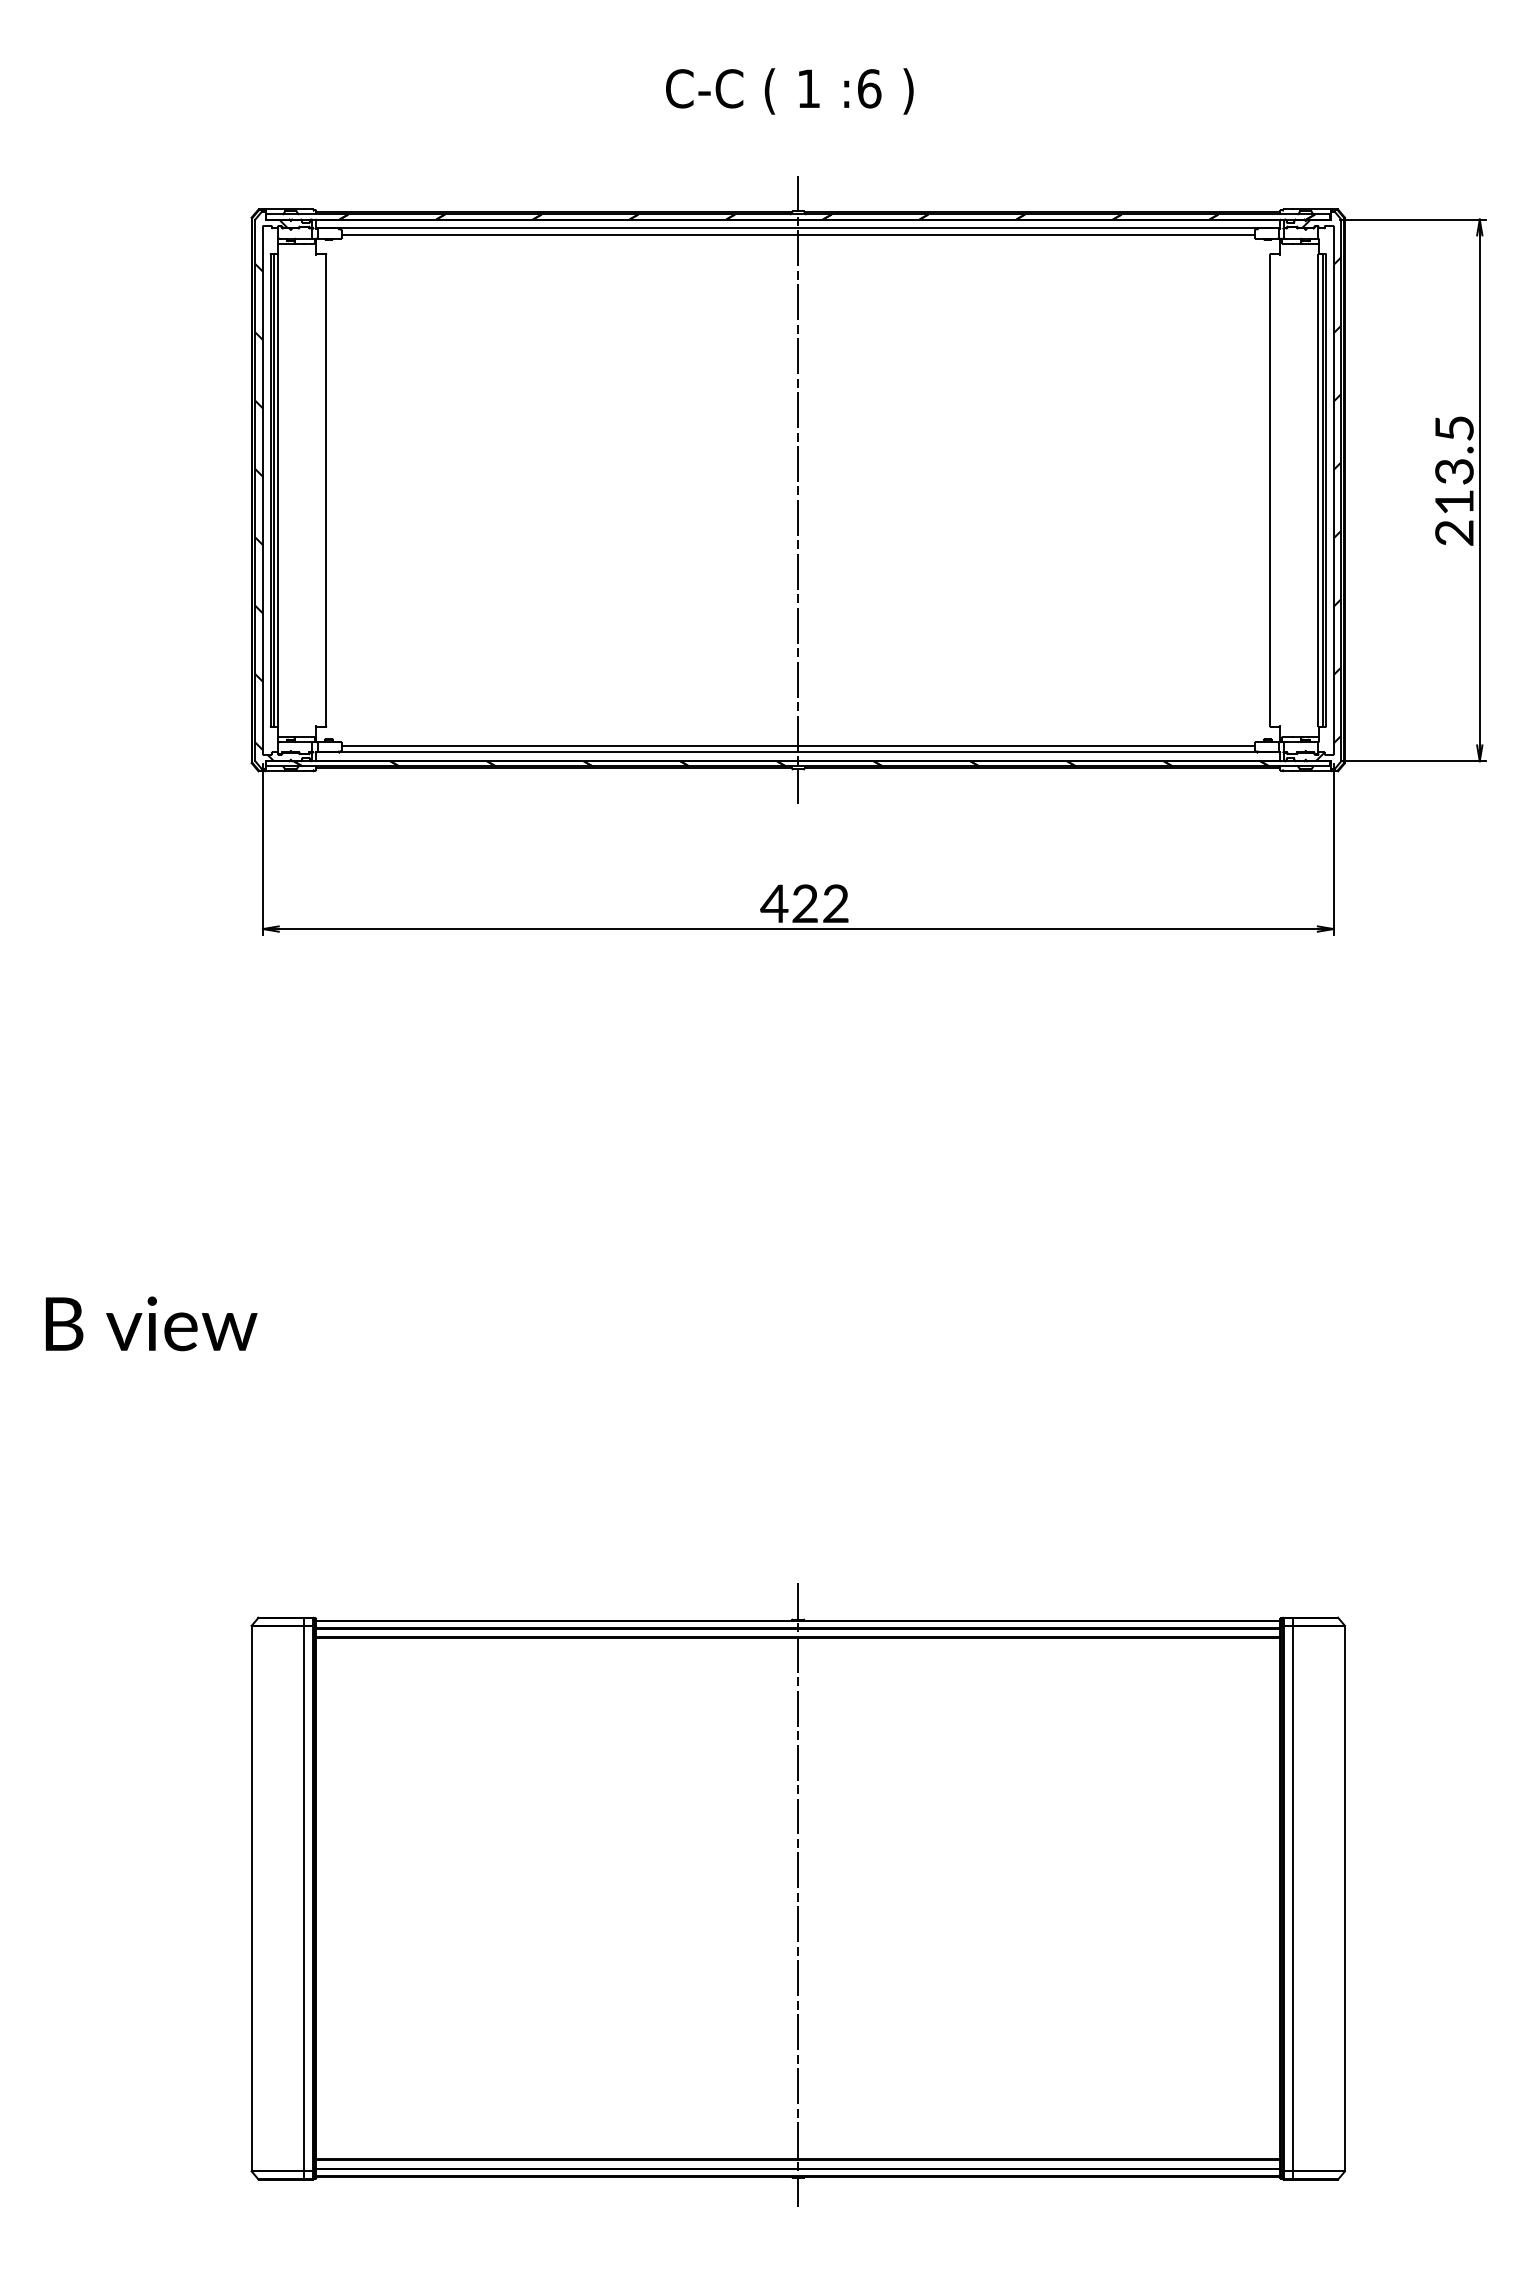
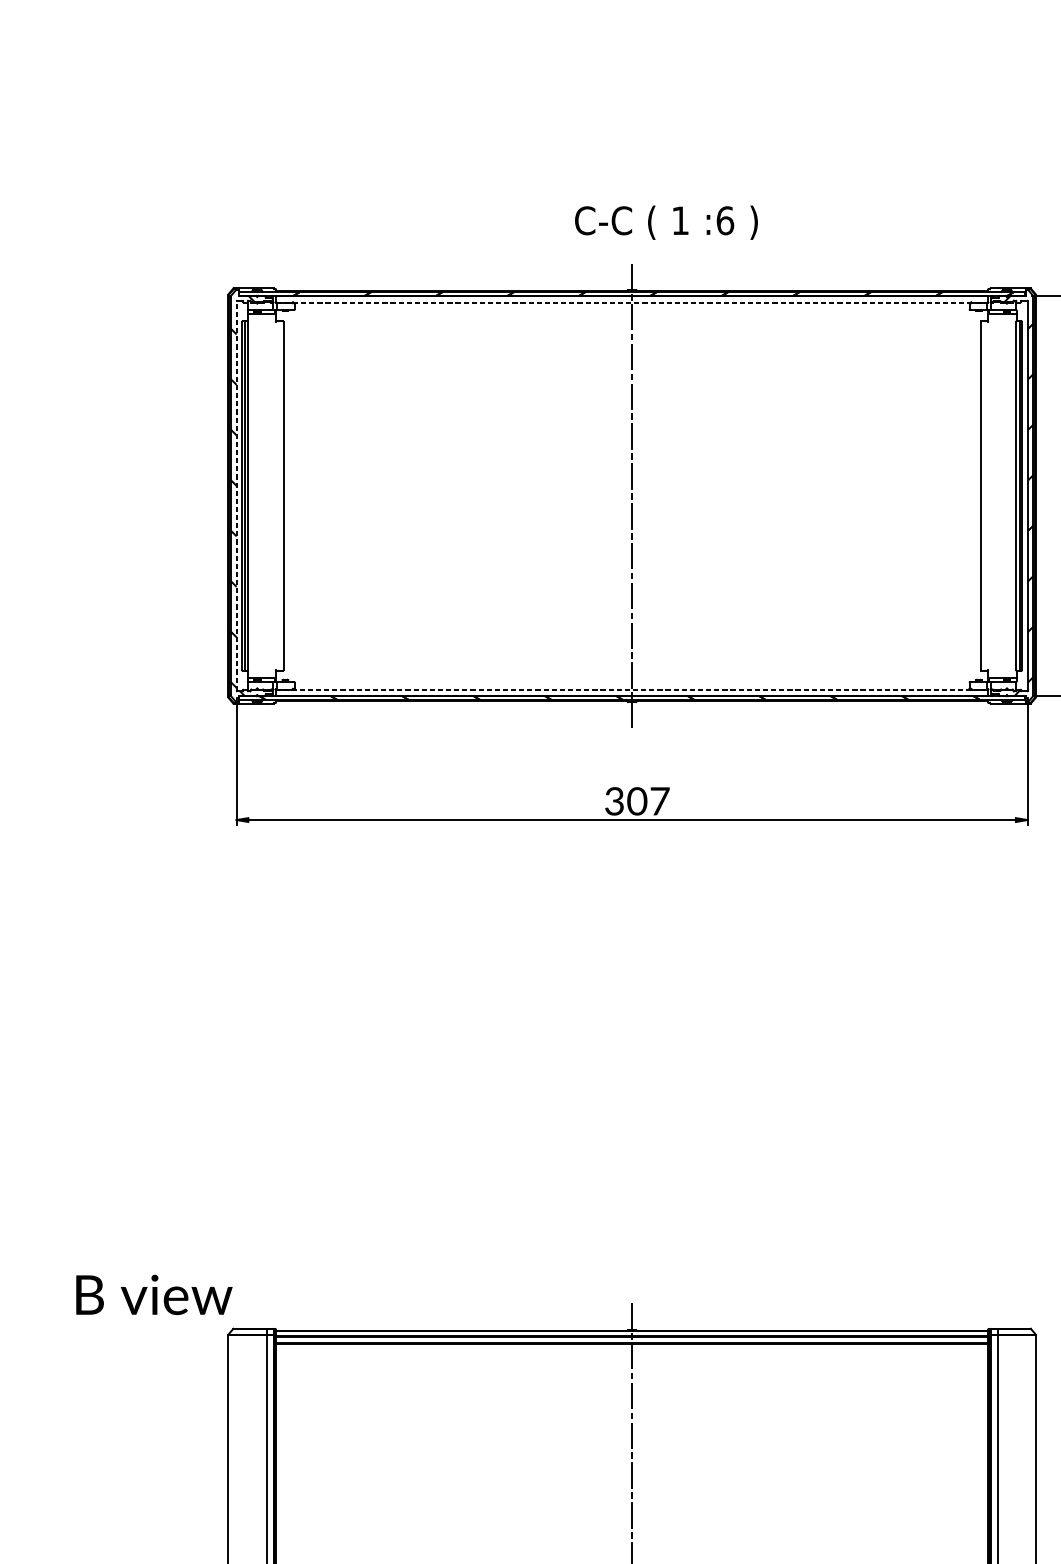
text: (789, 91) -> (666, 222), moved
line: (798, 228) -> (632, 302), solid -> dashed
line: (798, 234) -> (632, 306), removed
line: (262, 490) -> (236, 496), solid -> dashed
line: (798, 746) -> (632, 685), removed
line: (797, 752) -> (631, 689), solid -> dashed
text: (804, 903) -> (636, 801), 422 -> 307
text: (151, 1323) -> (154, 1294), moved

